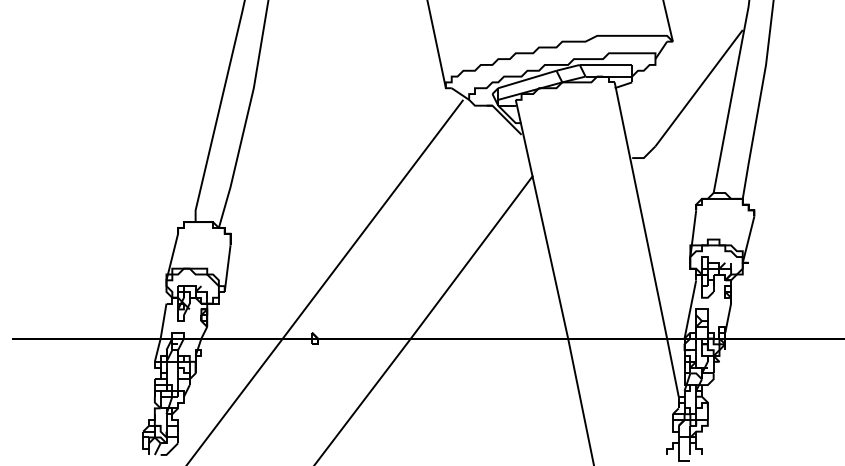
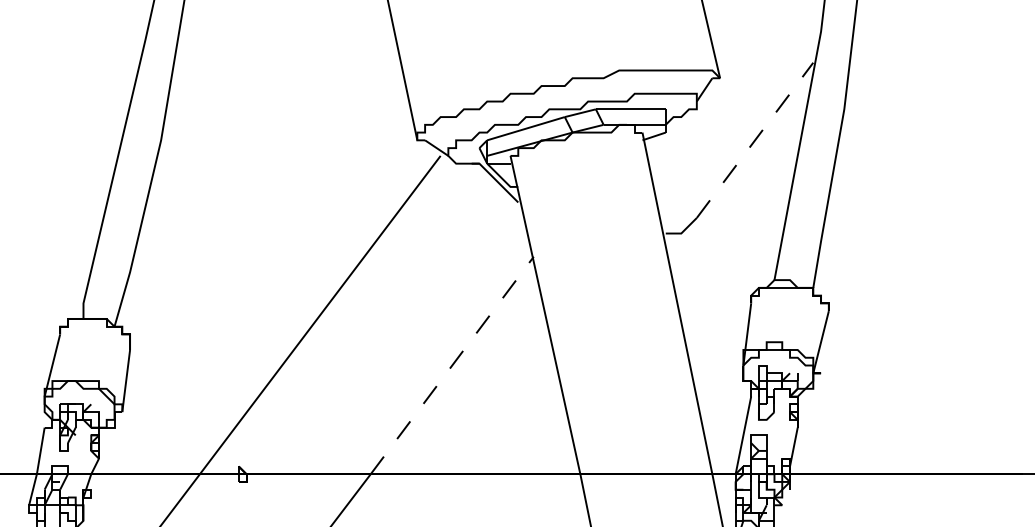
line: (699, 88) -> (755, 140), solid -> dashed
line: (472, 257) -> (452, 366), solid -> dashed

